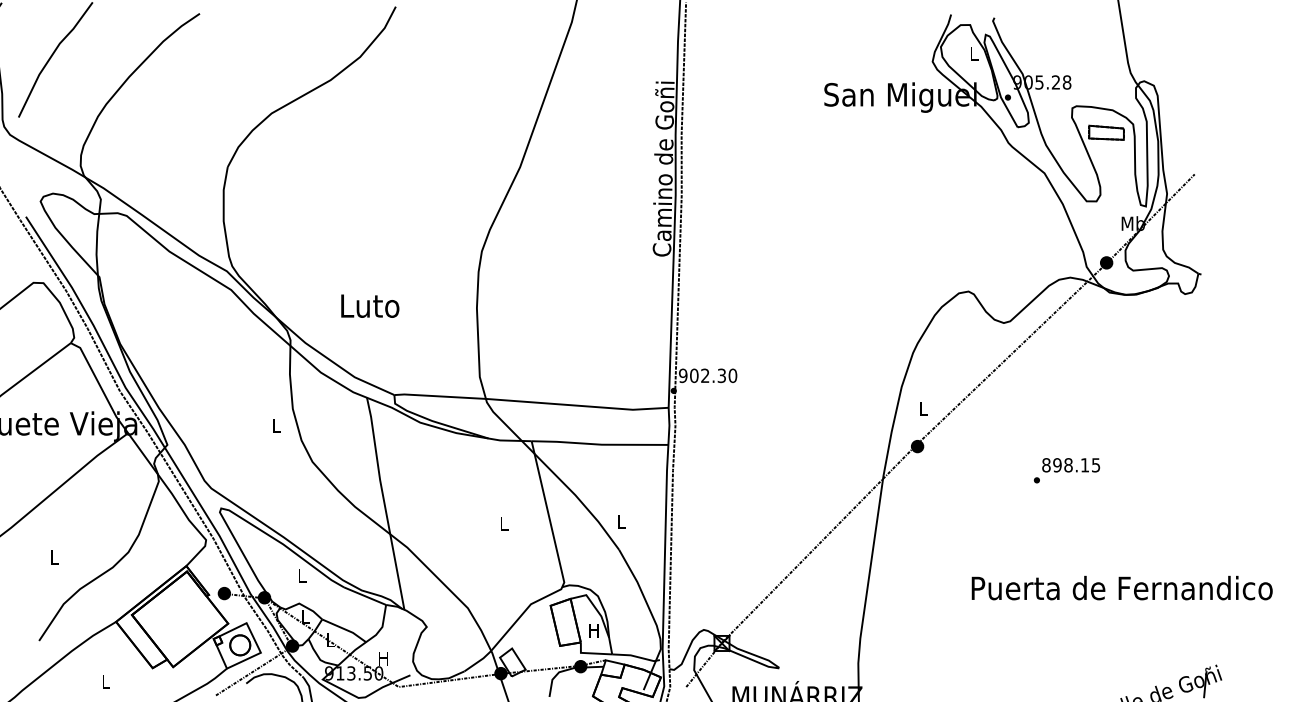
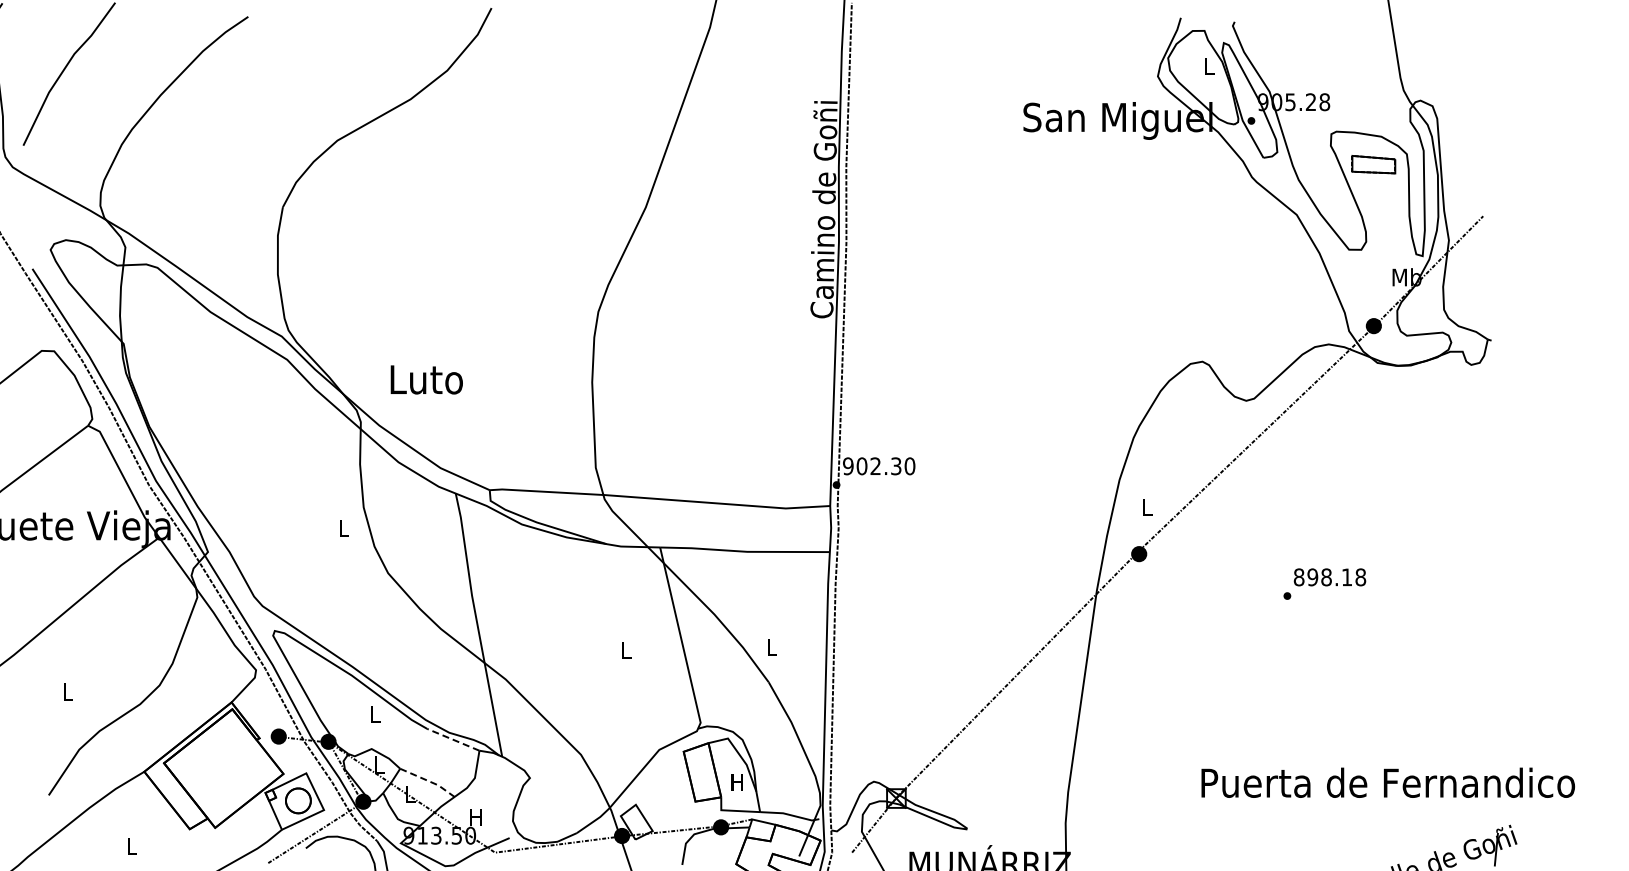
text: (370, 305) -> (426, 379), moved
text: (1095, 465) -> (1360, 577), 898.15 -> 898.18
text: (1121, 587) -> (1387, 782), moved
line: (364, 595) -> (452, 739), solid -> dashed
line: (345, 629) -> (429, 781), solid -> dashed

